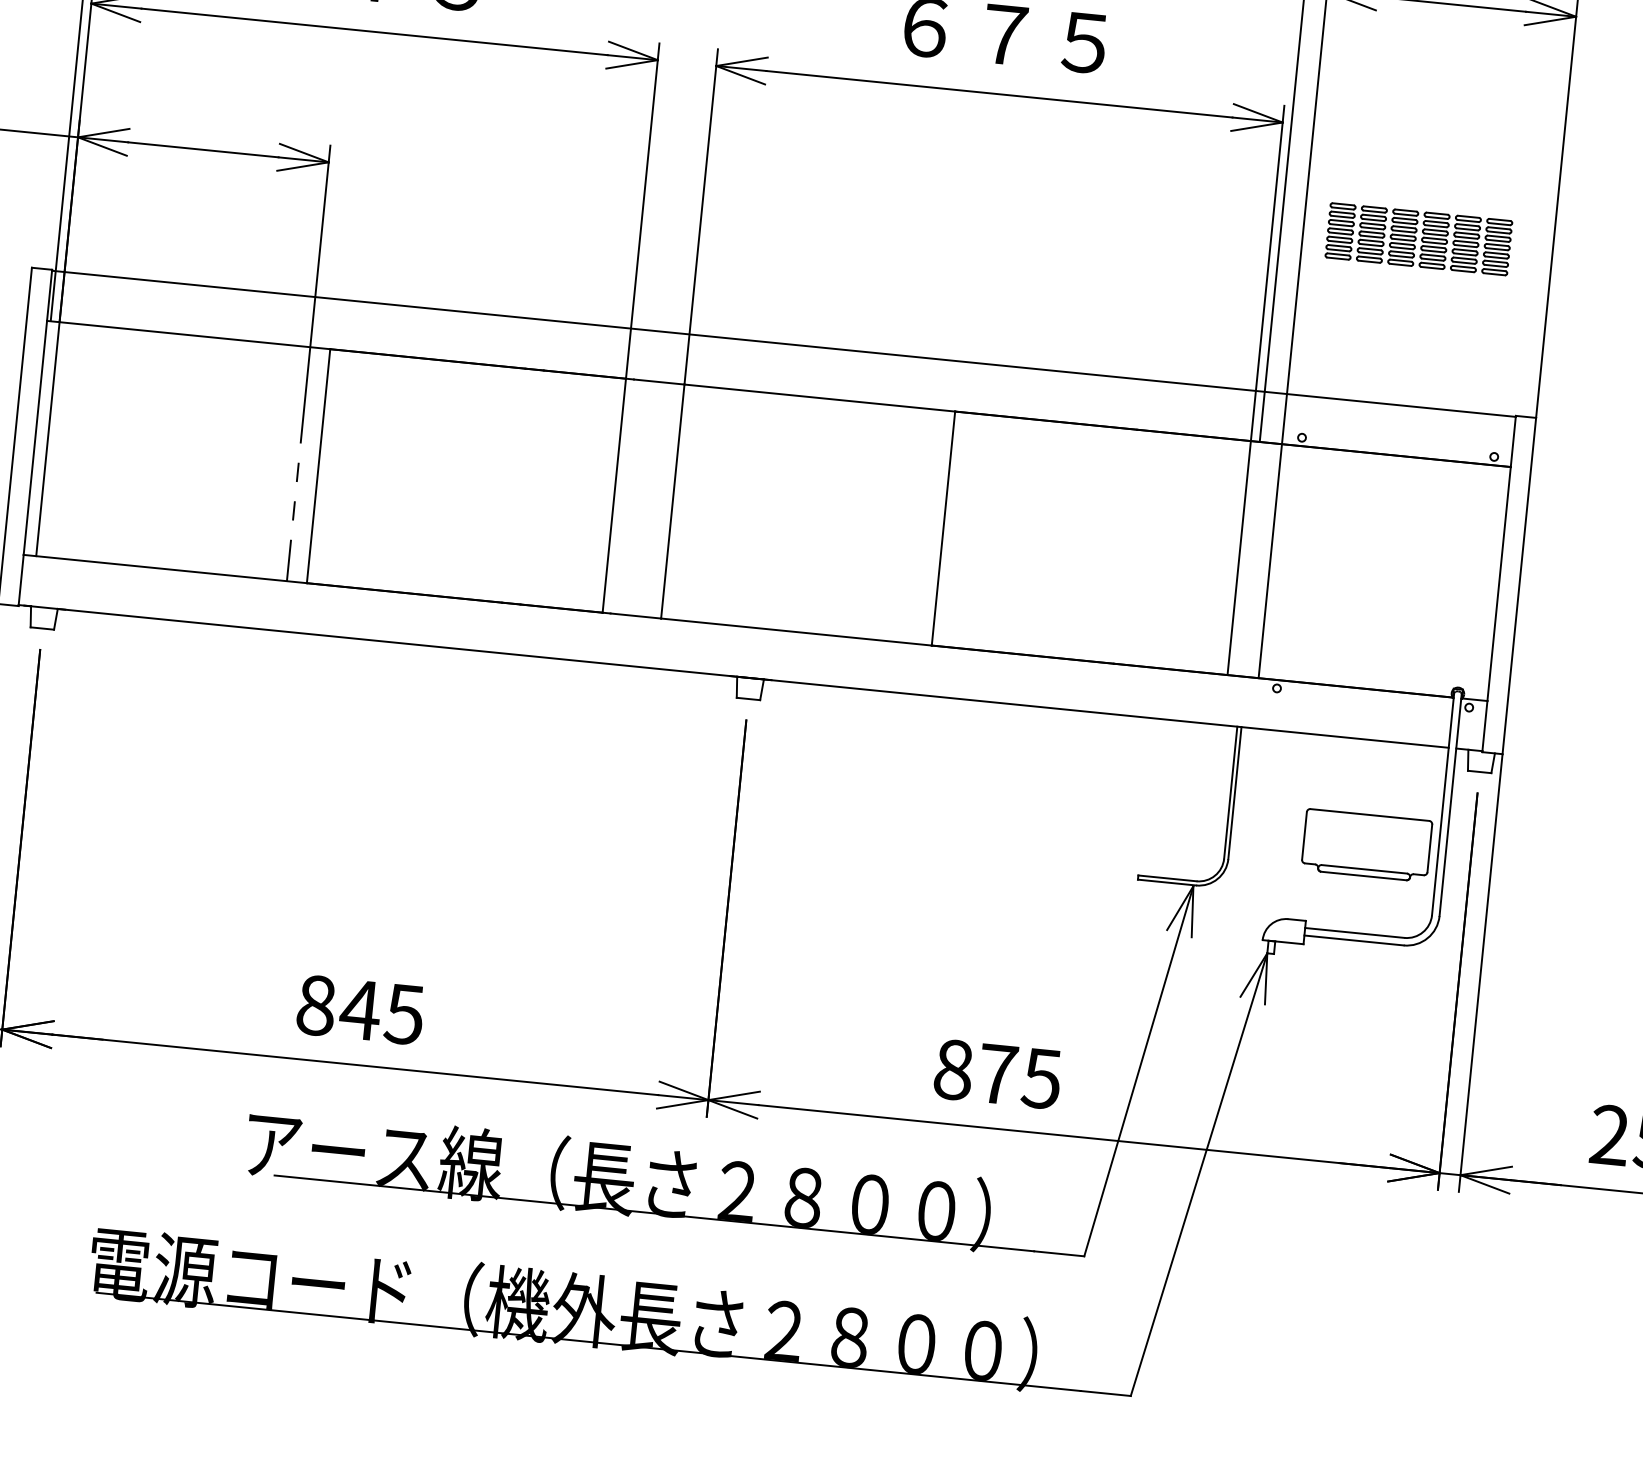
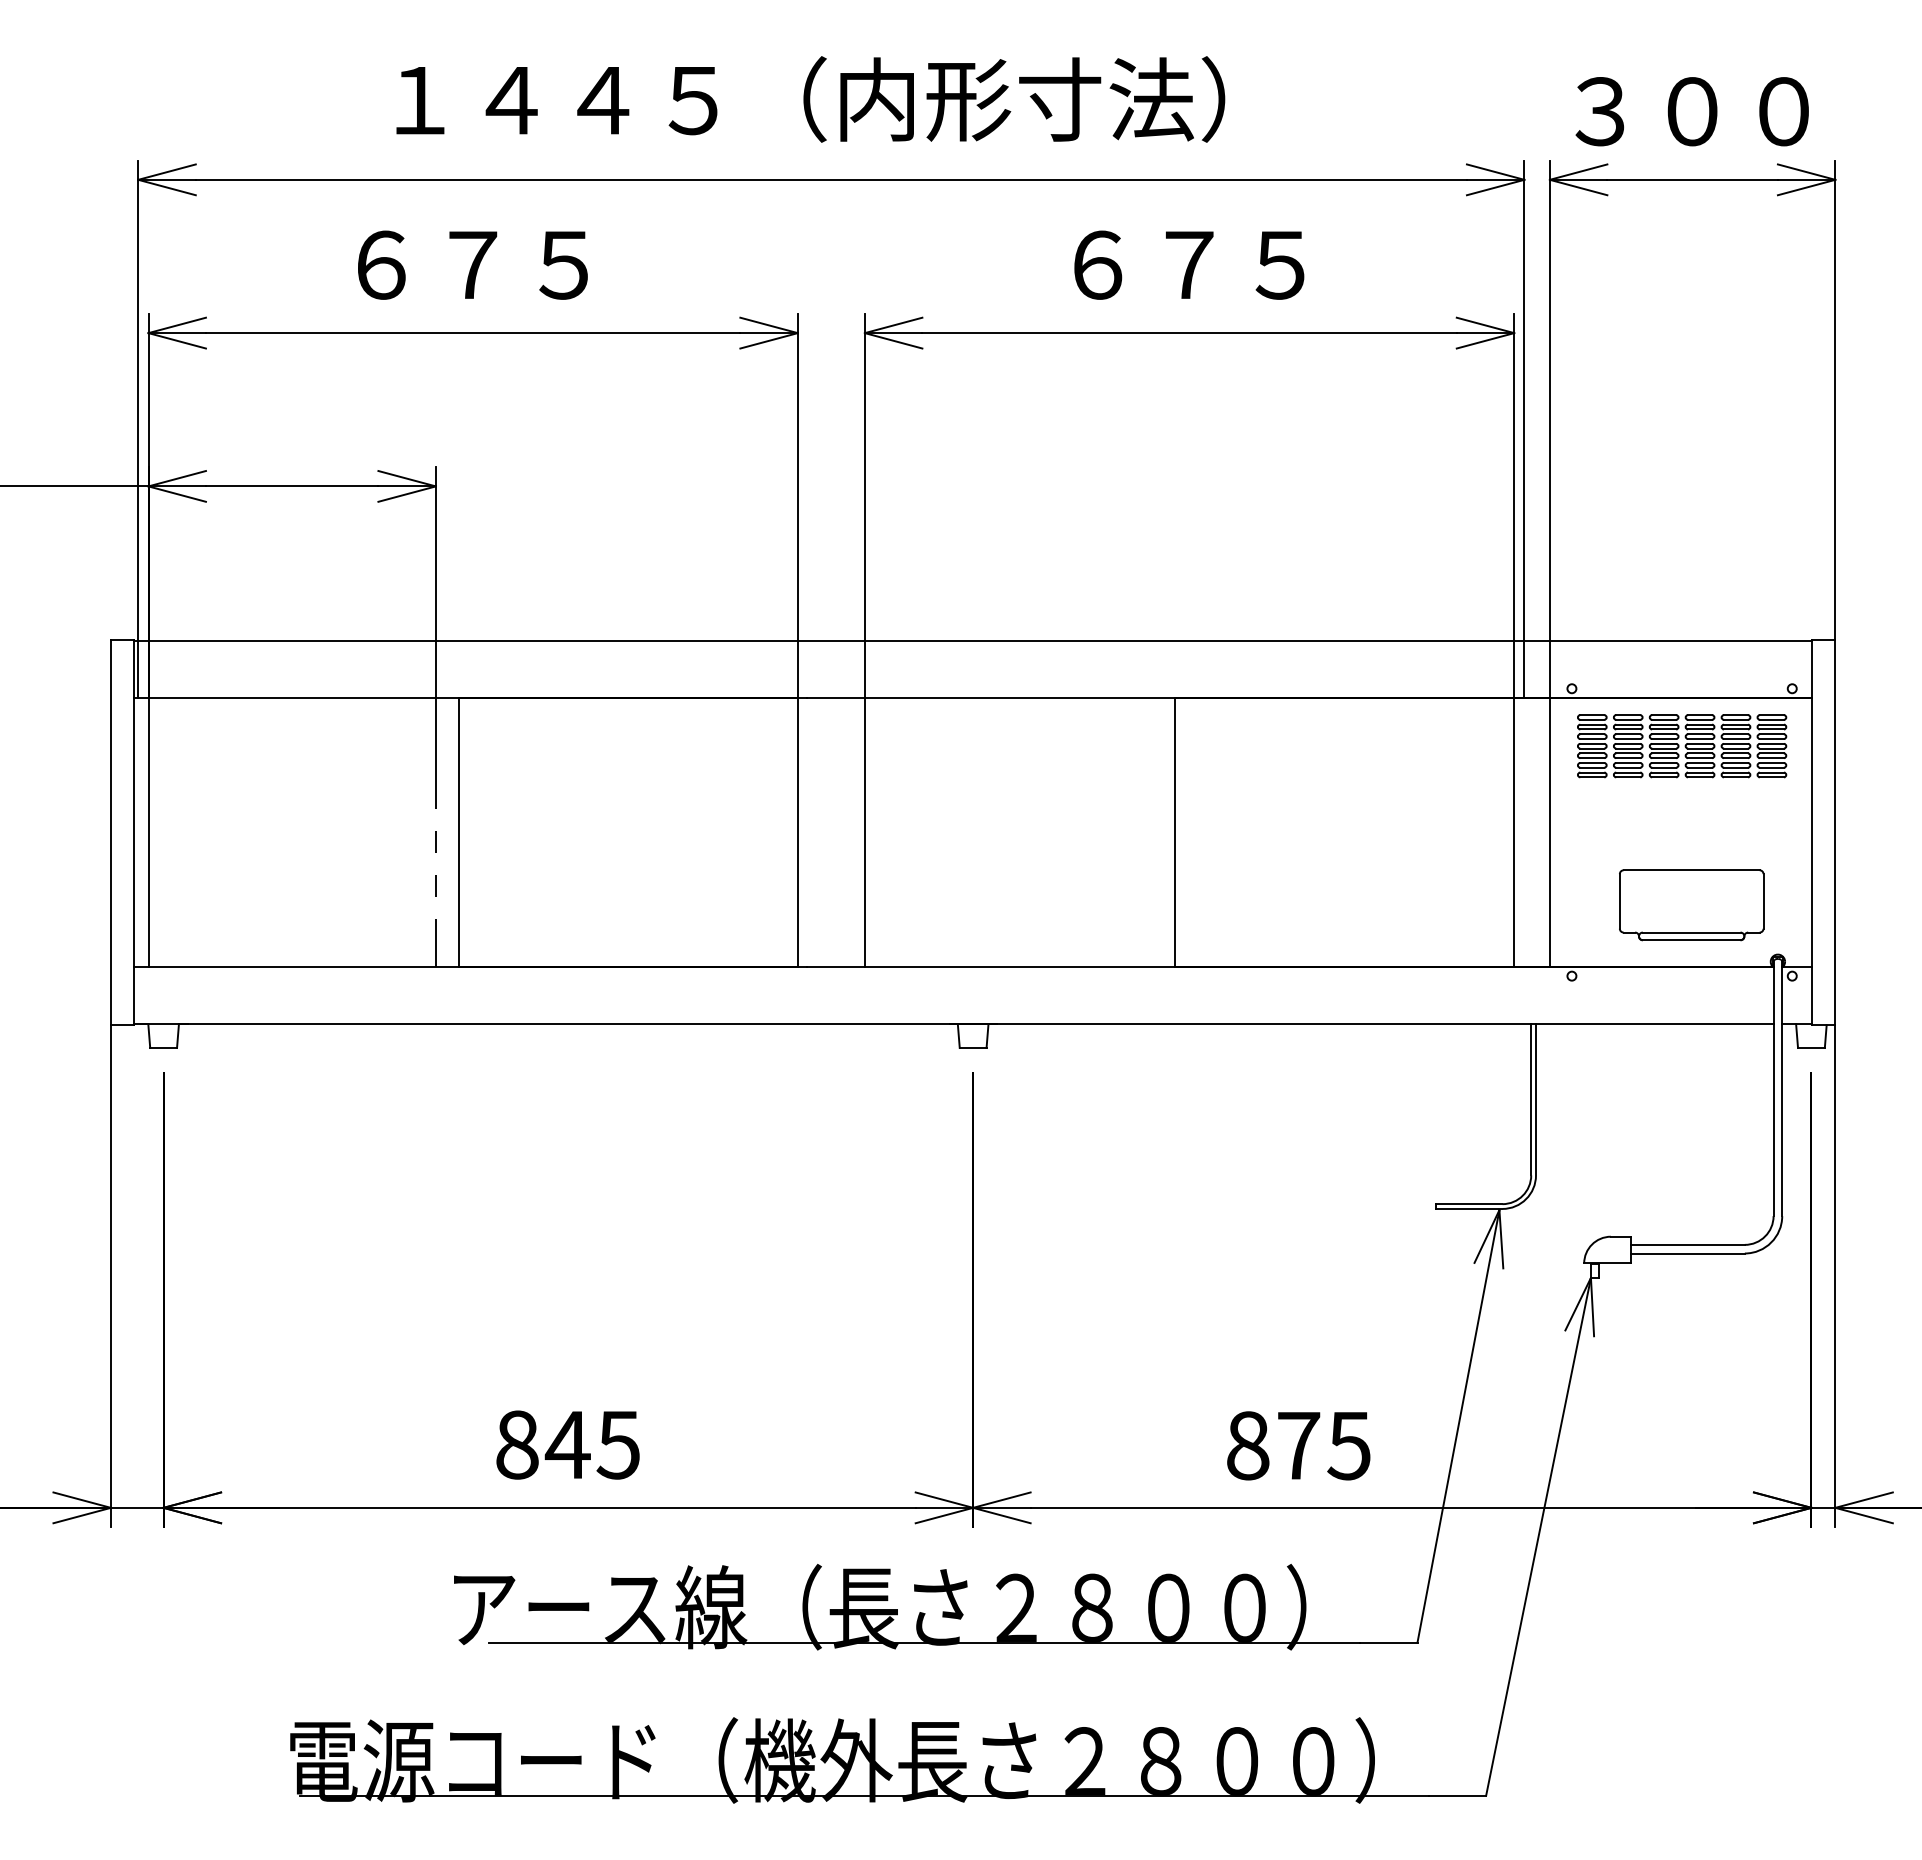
part: (1419, 239) -> (1682, 746), moved
part: (1366, 845) -> (1691, 905), moved

